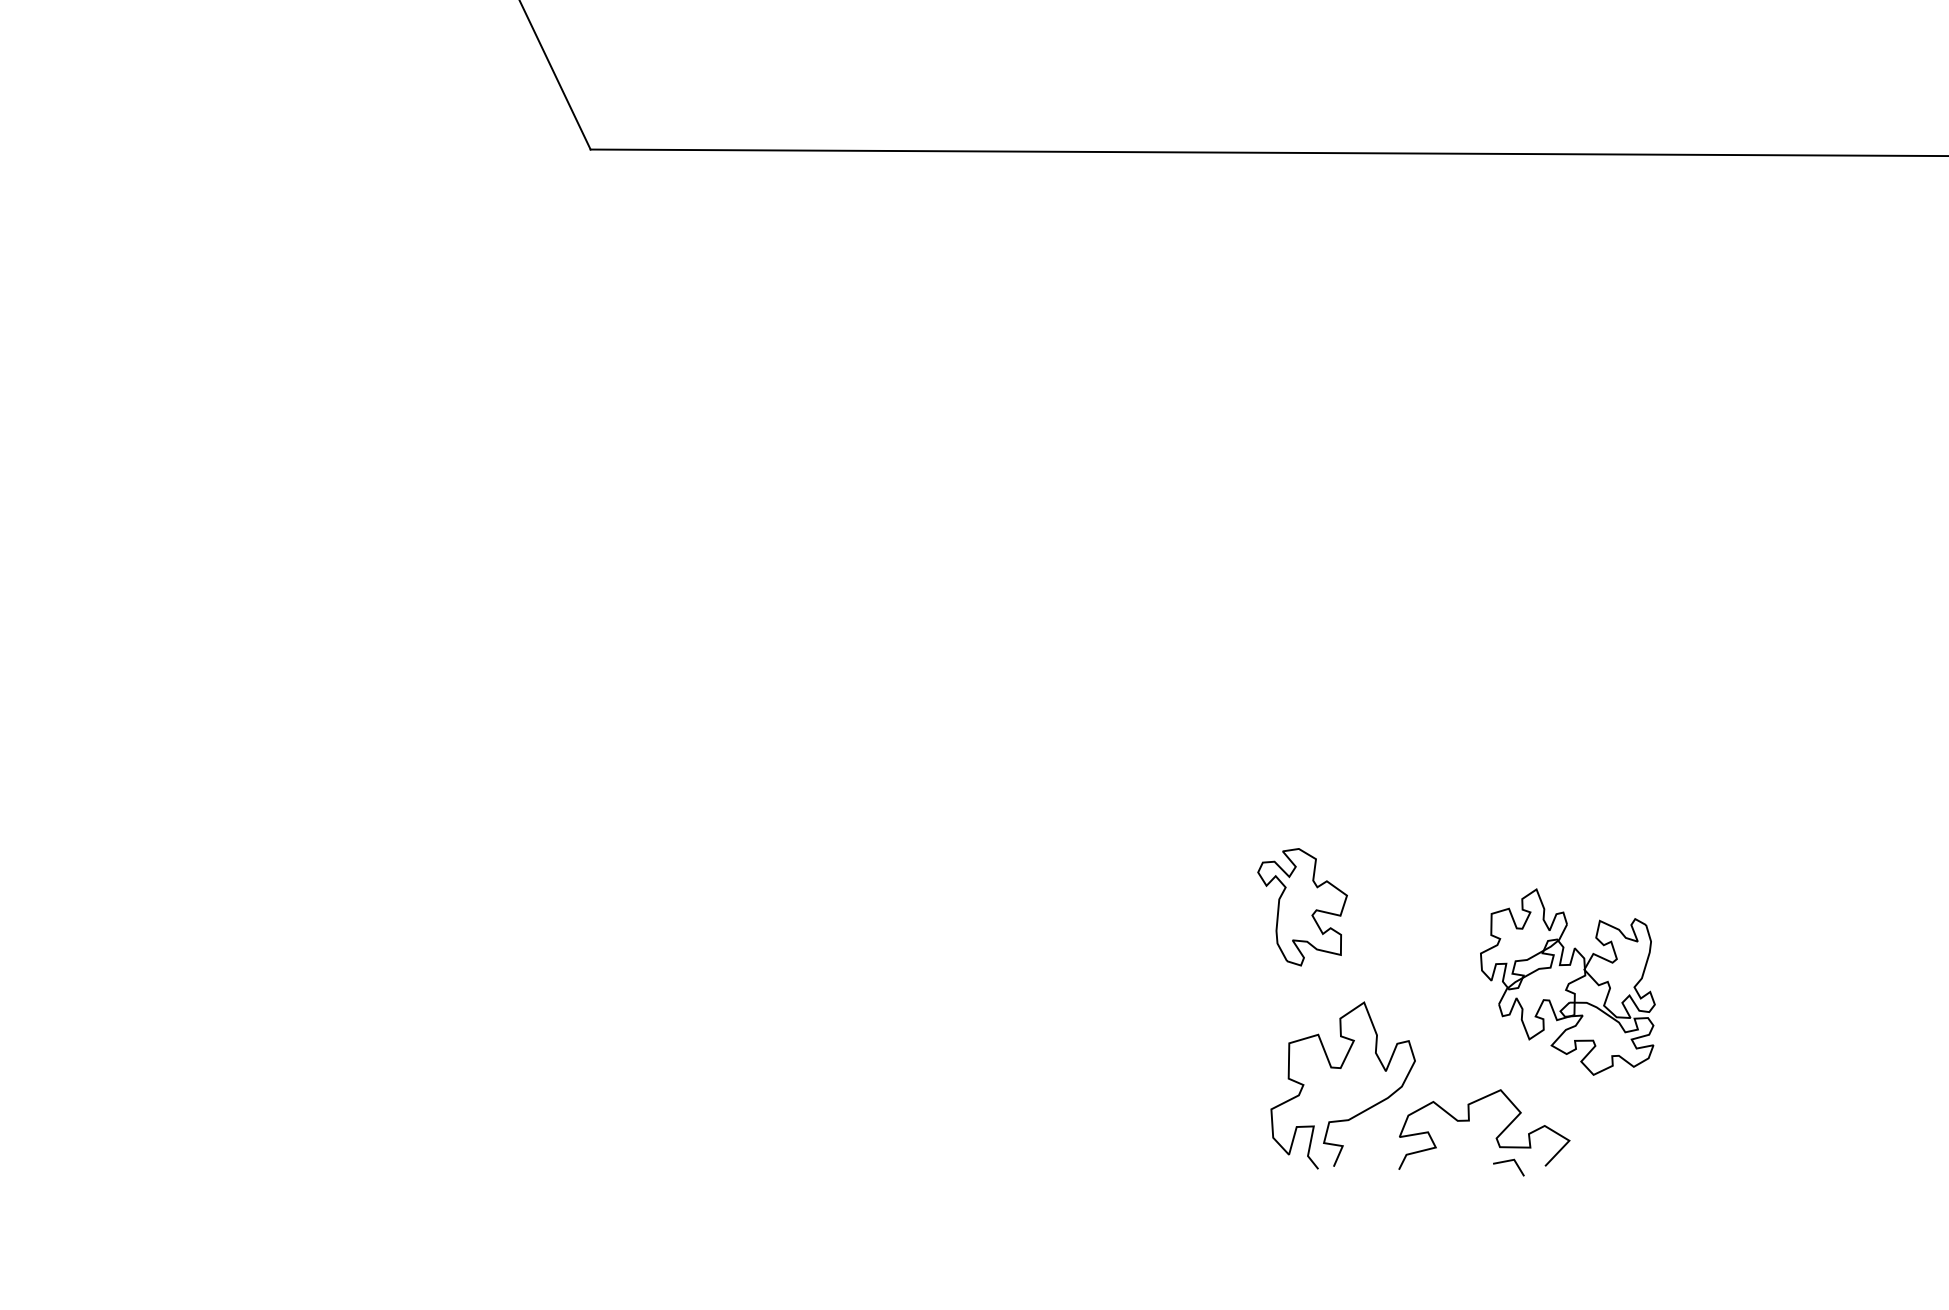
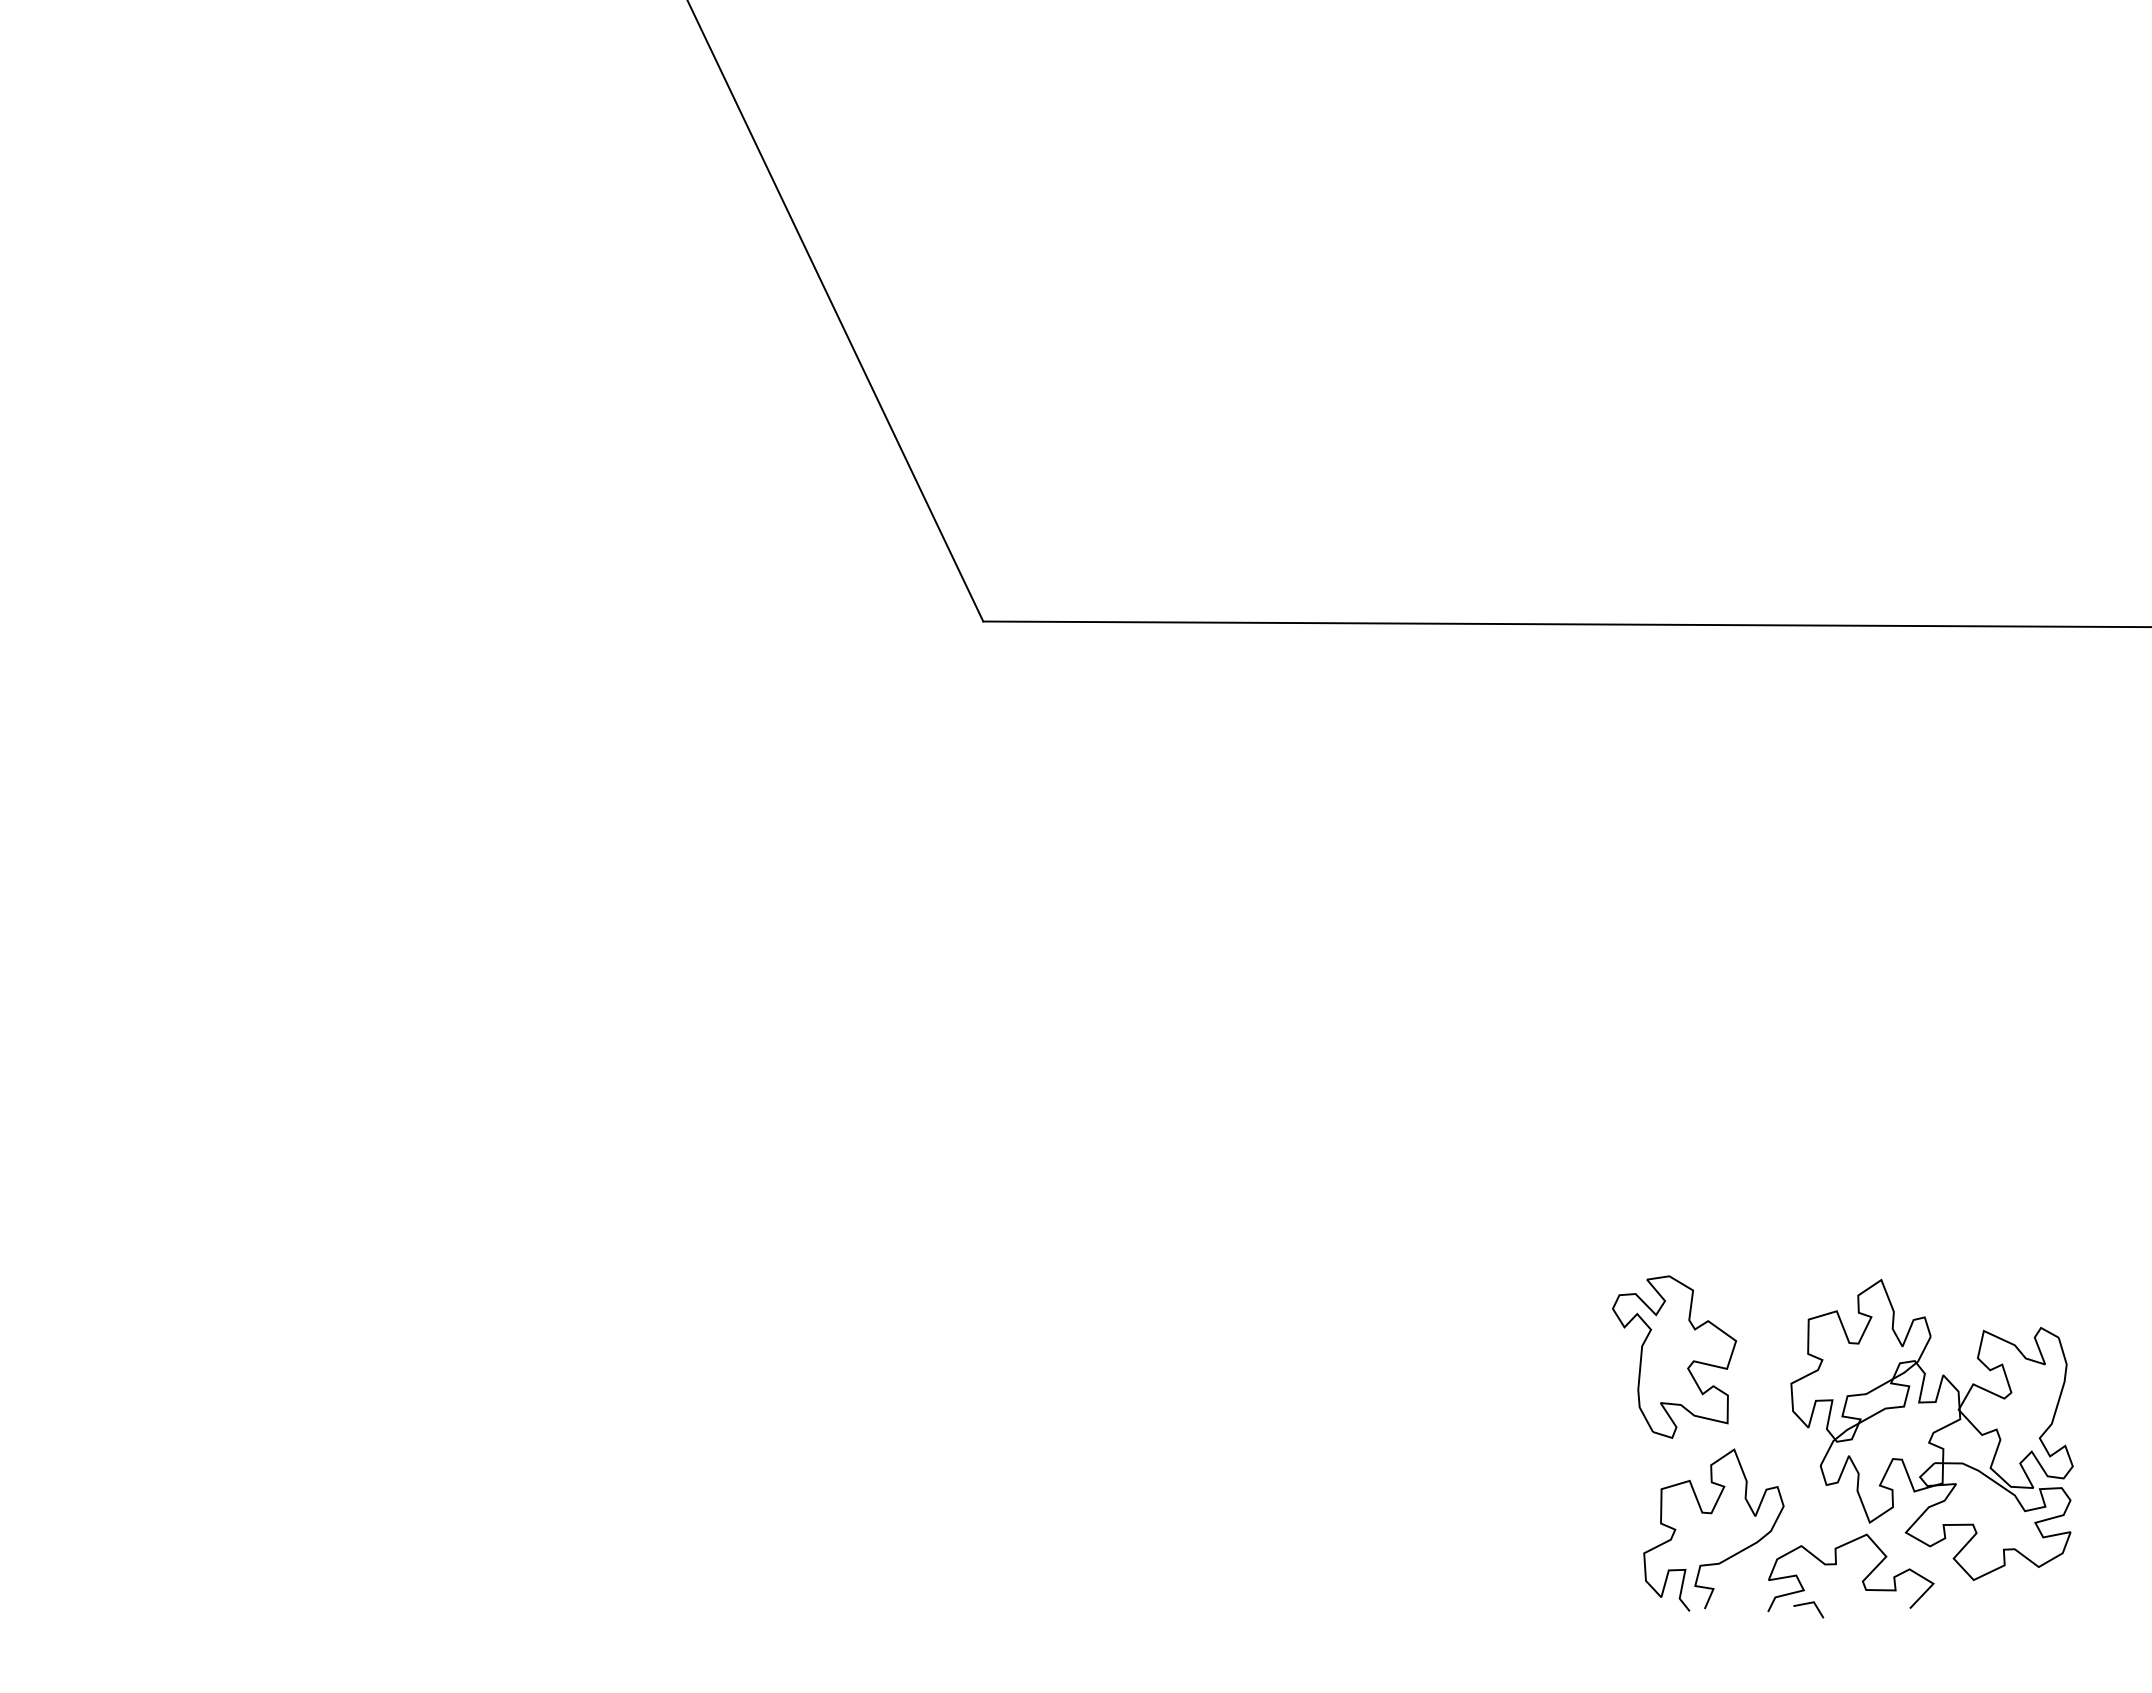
part: (1302, 906) -> (1674, 1356), size x1.43
part: (1567, 981) -> (1931, 1429), size x1.67
line: (1508, 1162) -> (1808, 1604), moved

